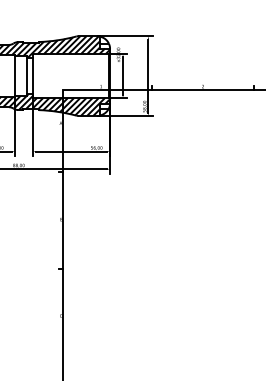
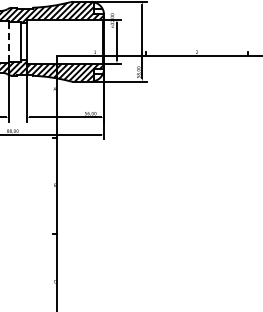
line: (15, 76) -> (9, 42), solid -> dashed

